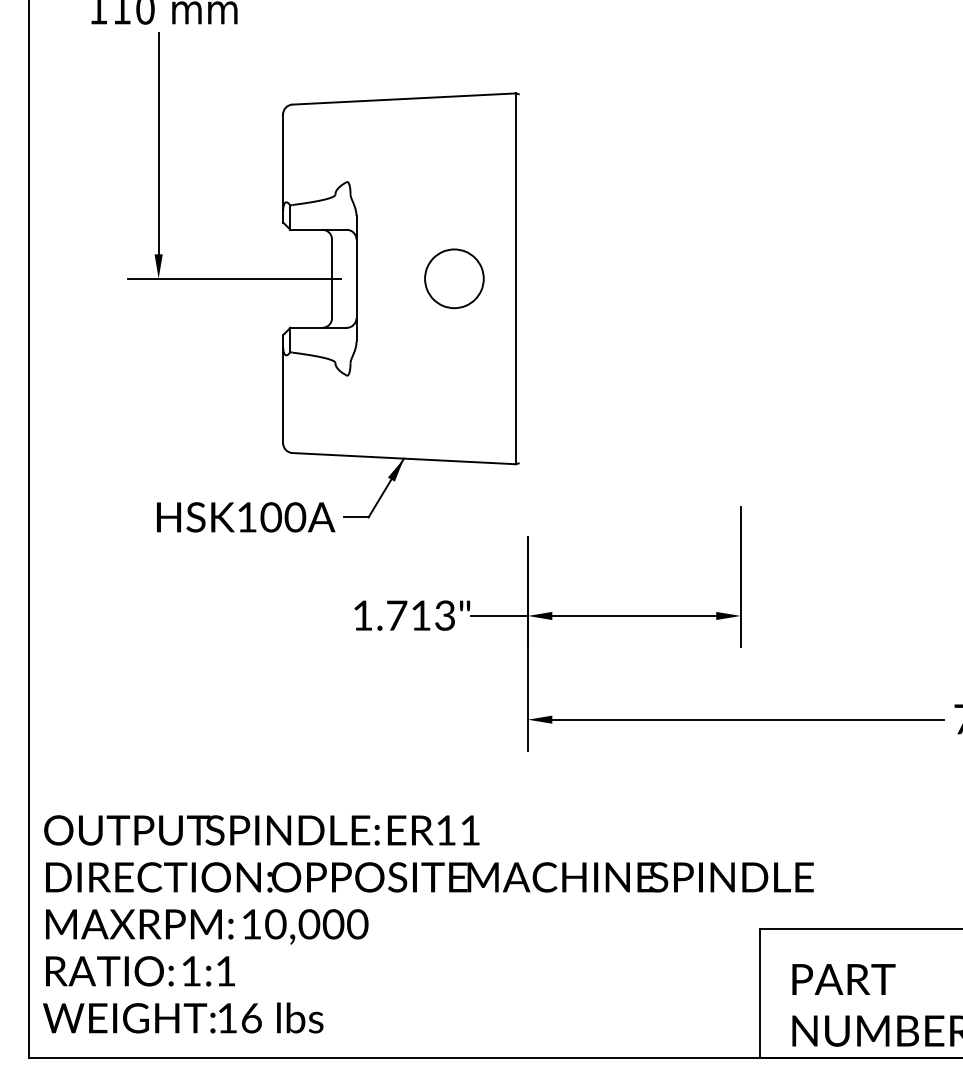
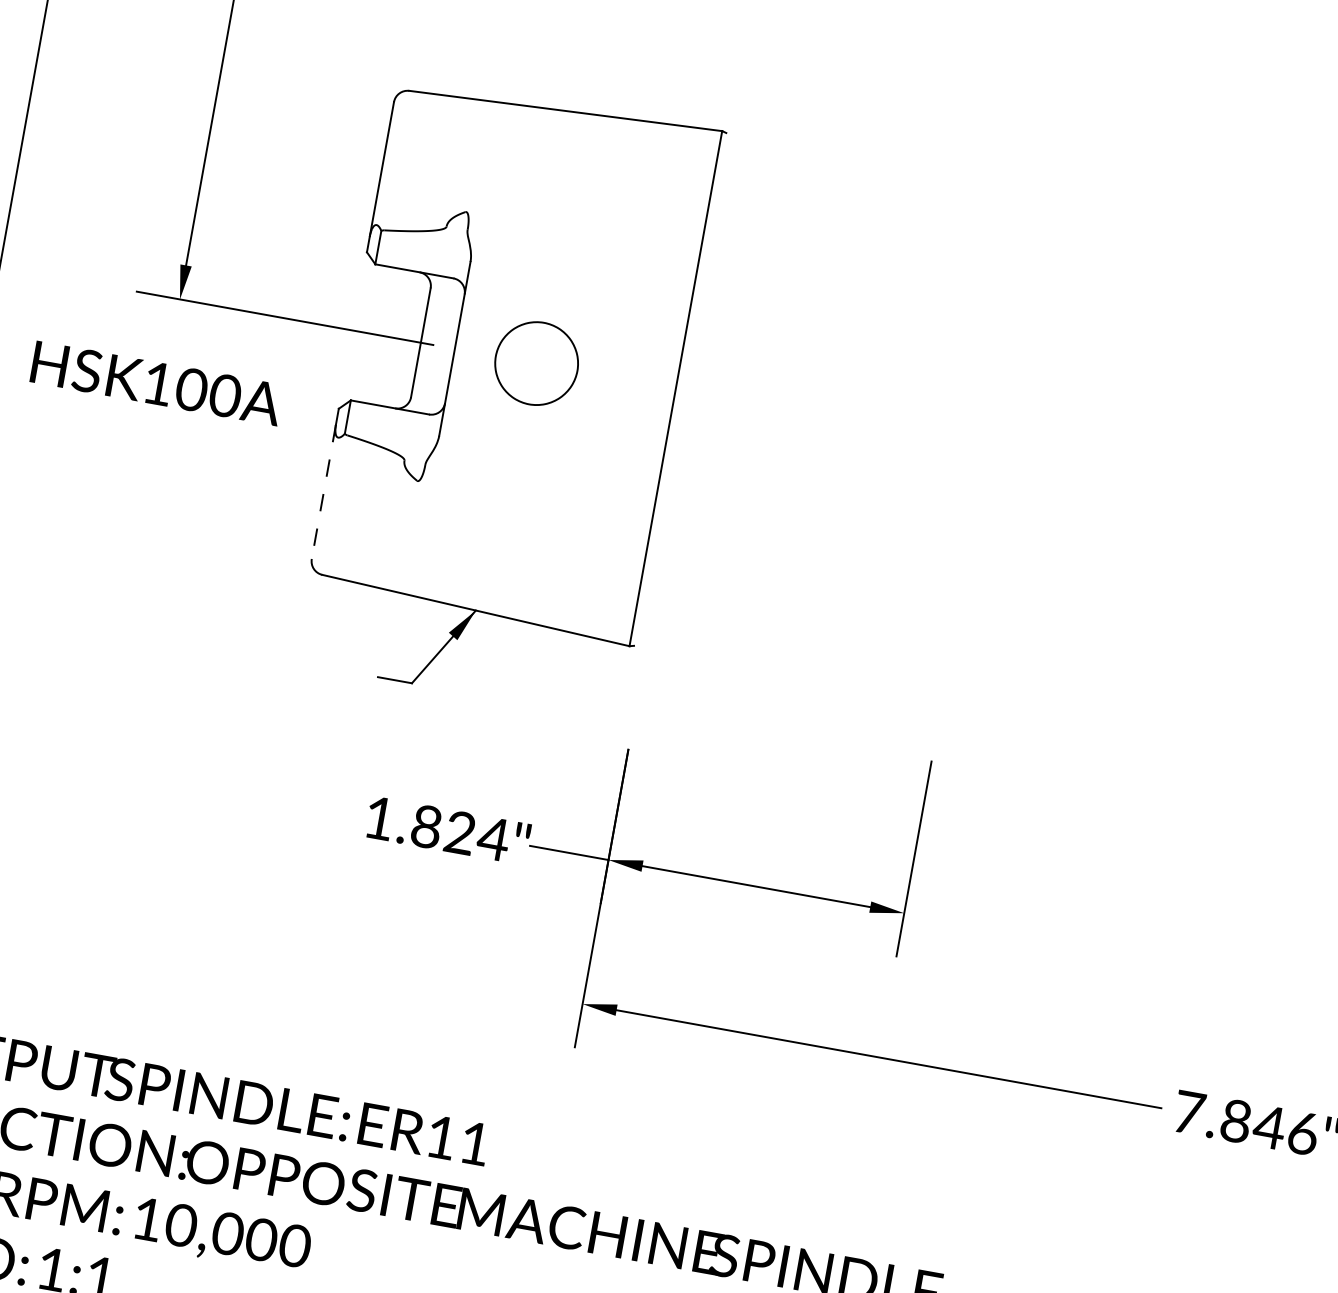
part: (454, 278) -> (536, 363), moved
line: (283, 395) -> (324, 492), solid -> dashed
text: (246, 517) -> (157, 383), moved
text: (421, 615) -> (460, 832), 1.713" -> 1.824"

